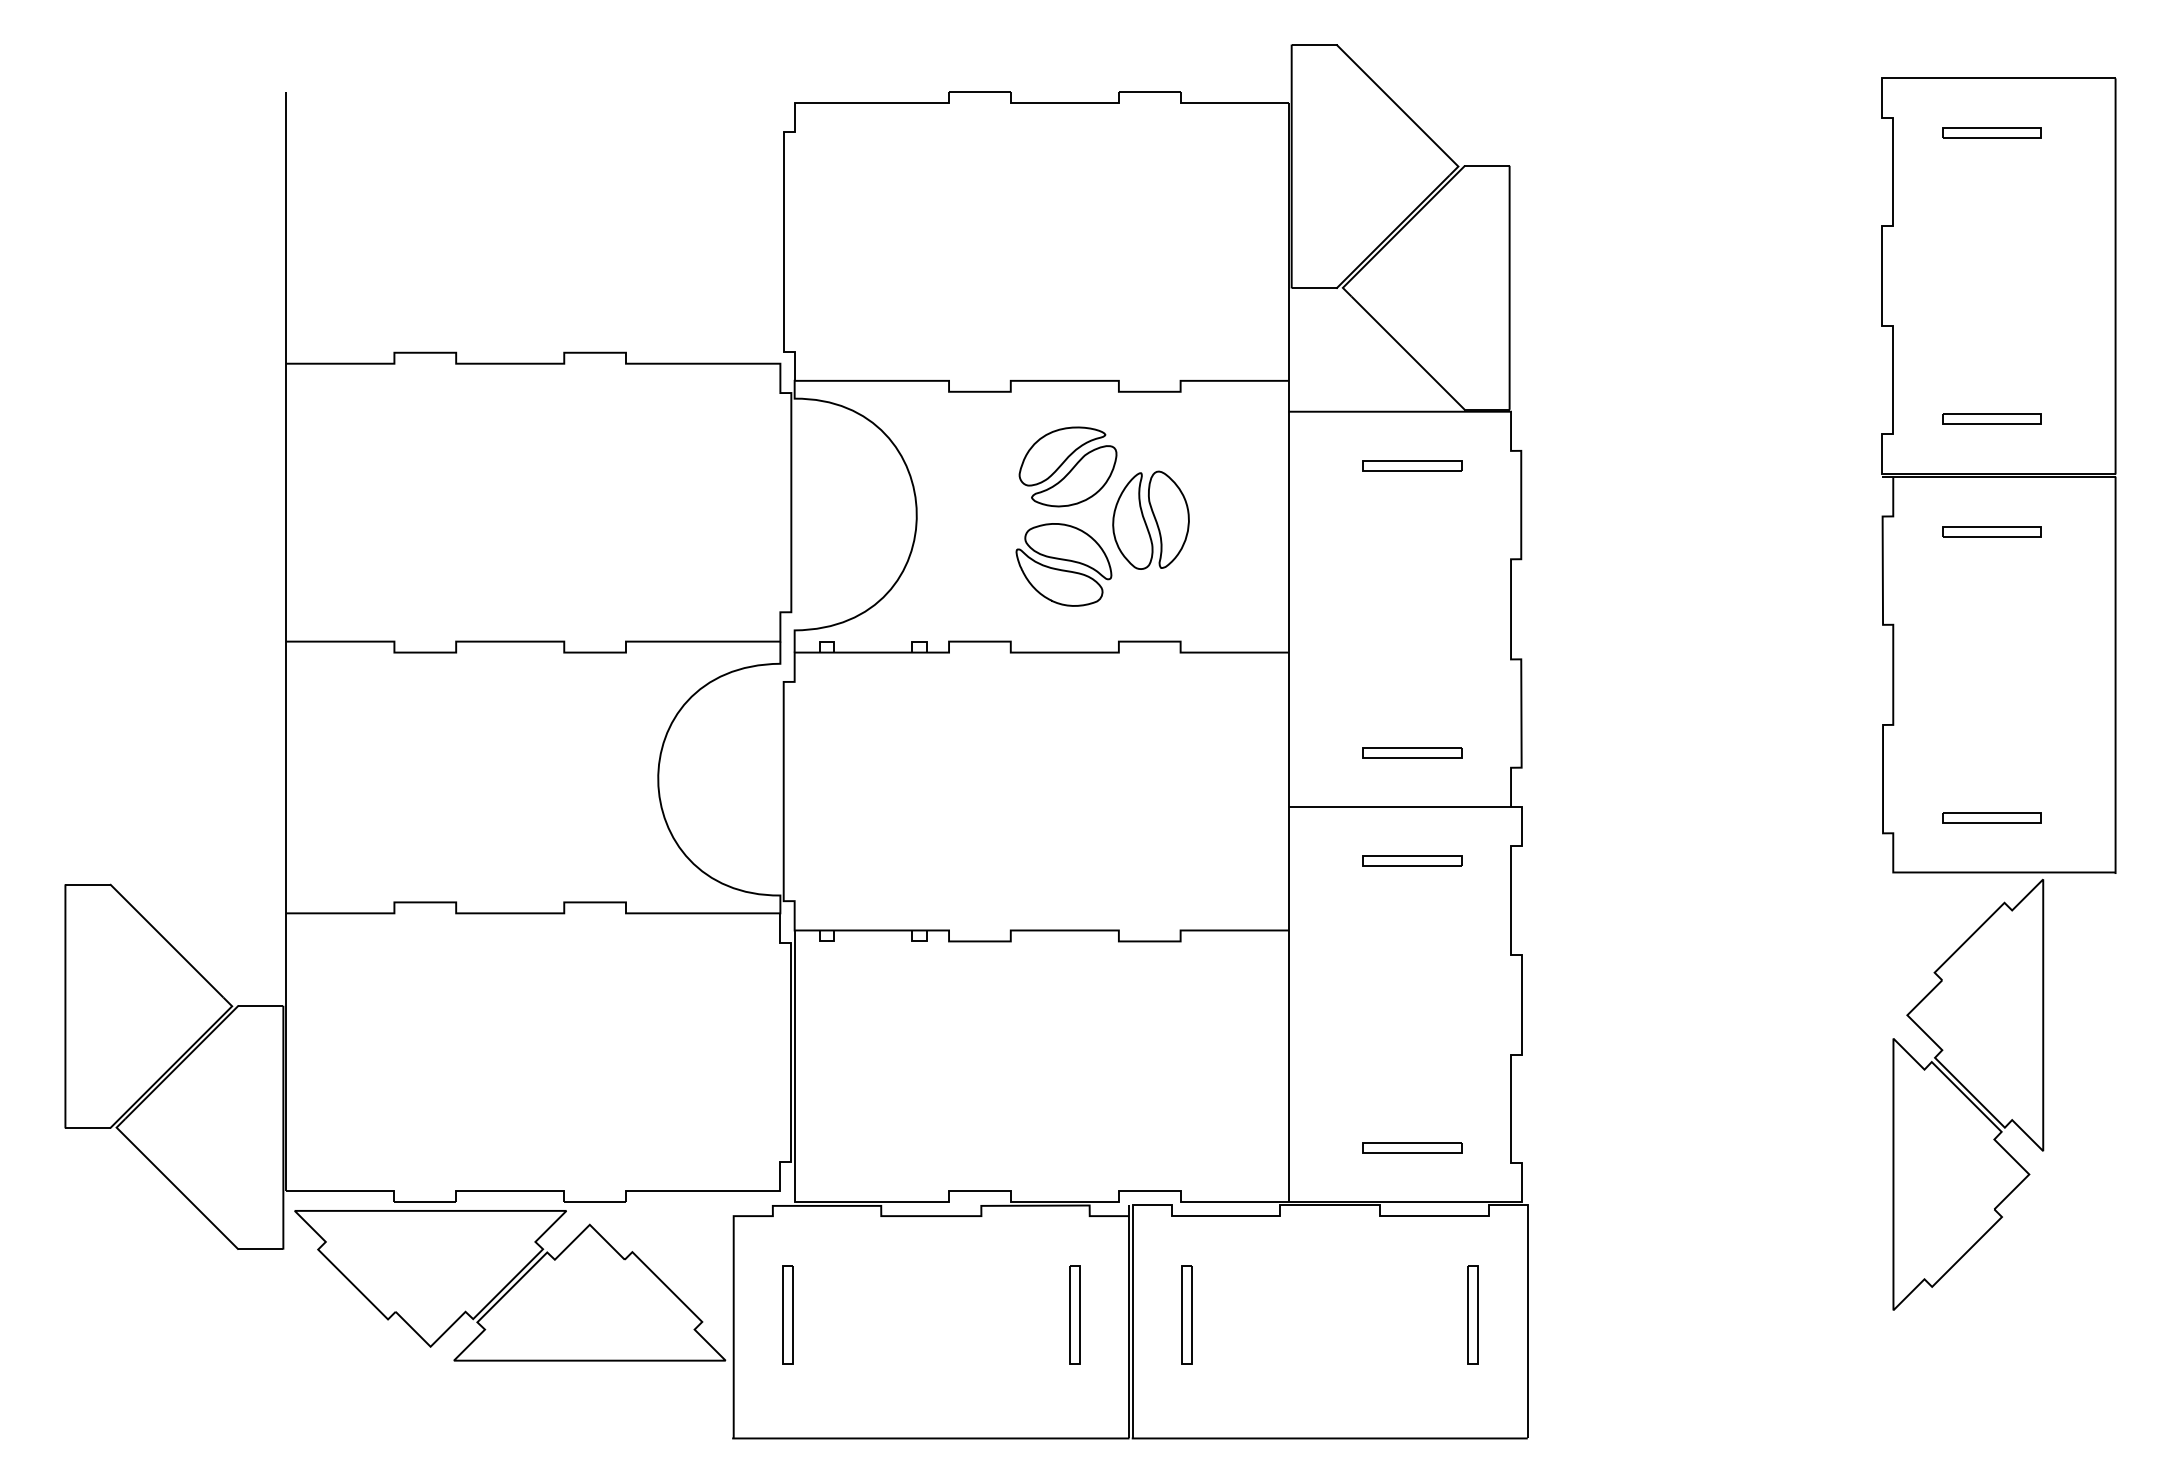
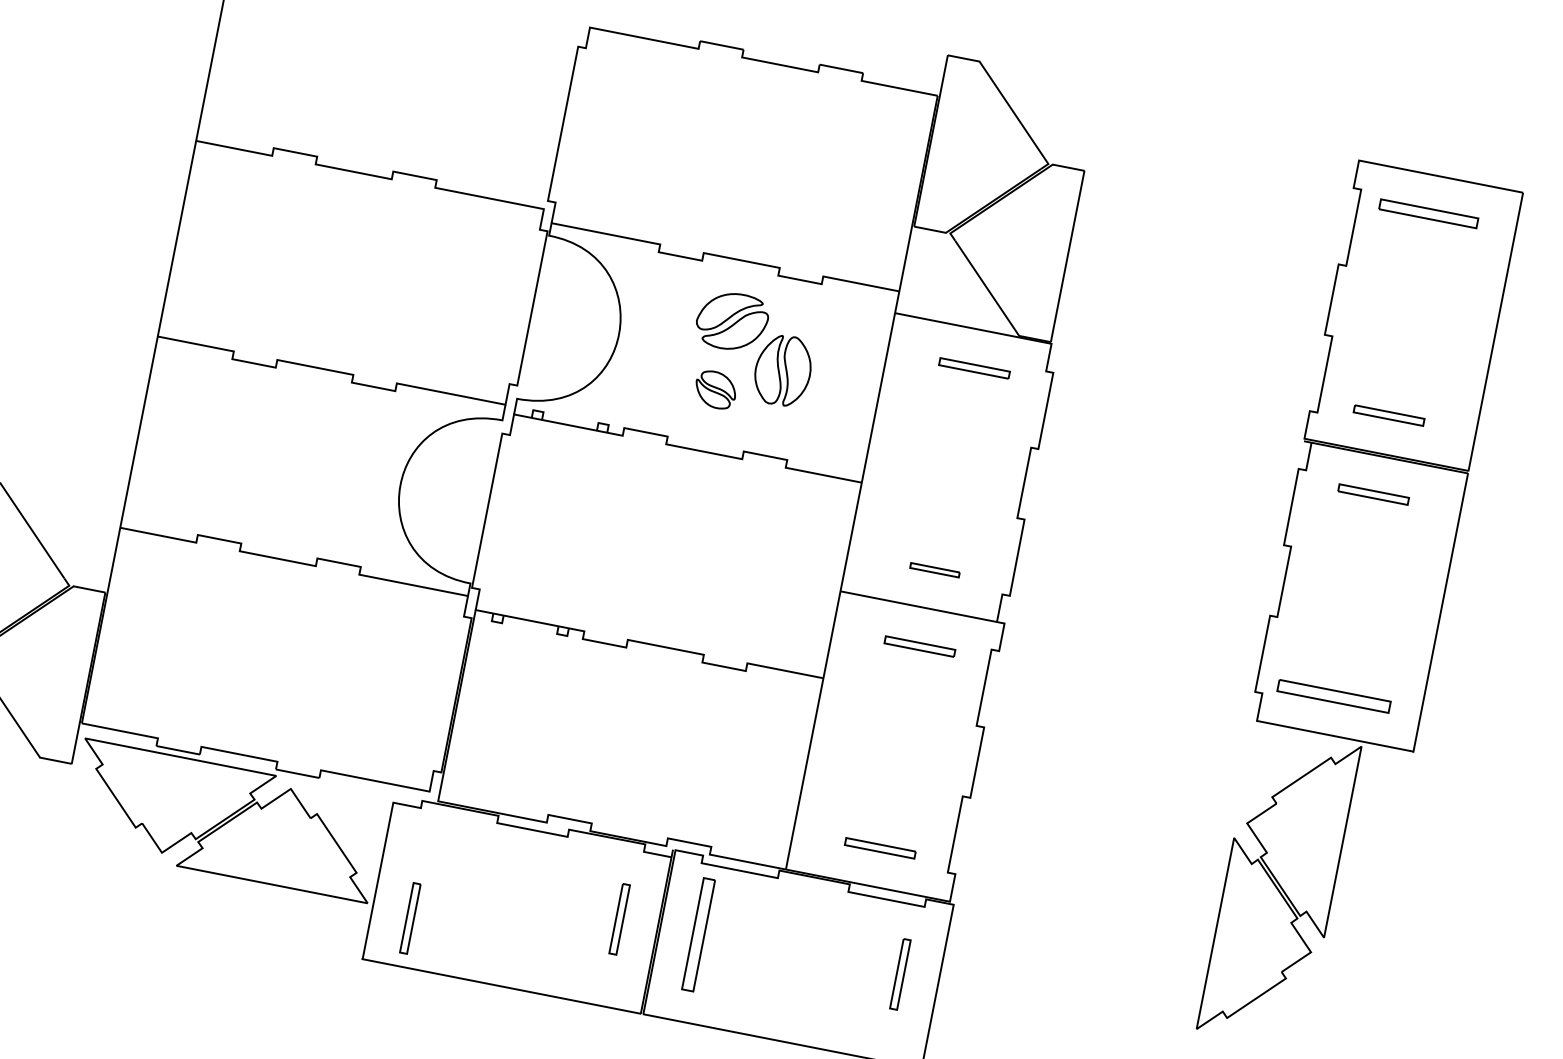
part: (1991, 132) -> (1428, 213), size x1.4
part: (1063, 564) -> (715, 389), size x0.6
part: (1412, 752) -> (935, 570), size x0.7
part: (1991, 817) -> (1333, 695), size x1.6
part: (787, 1314) -> (410, 918), moved
part: (1186, 1314) -> (698, 934), size x1.6

